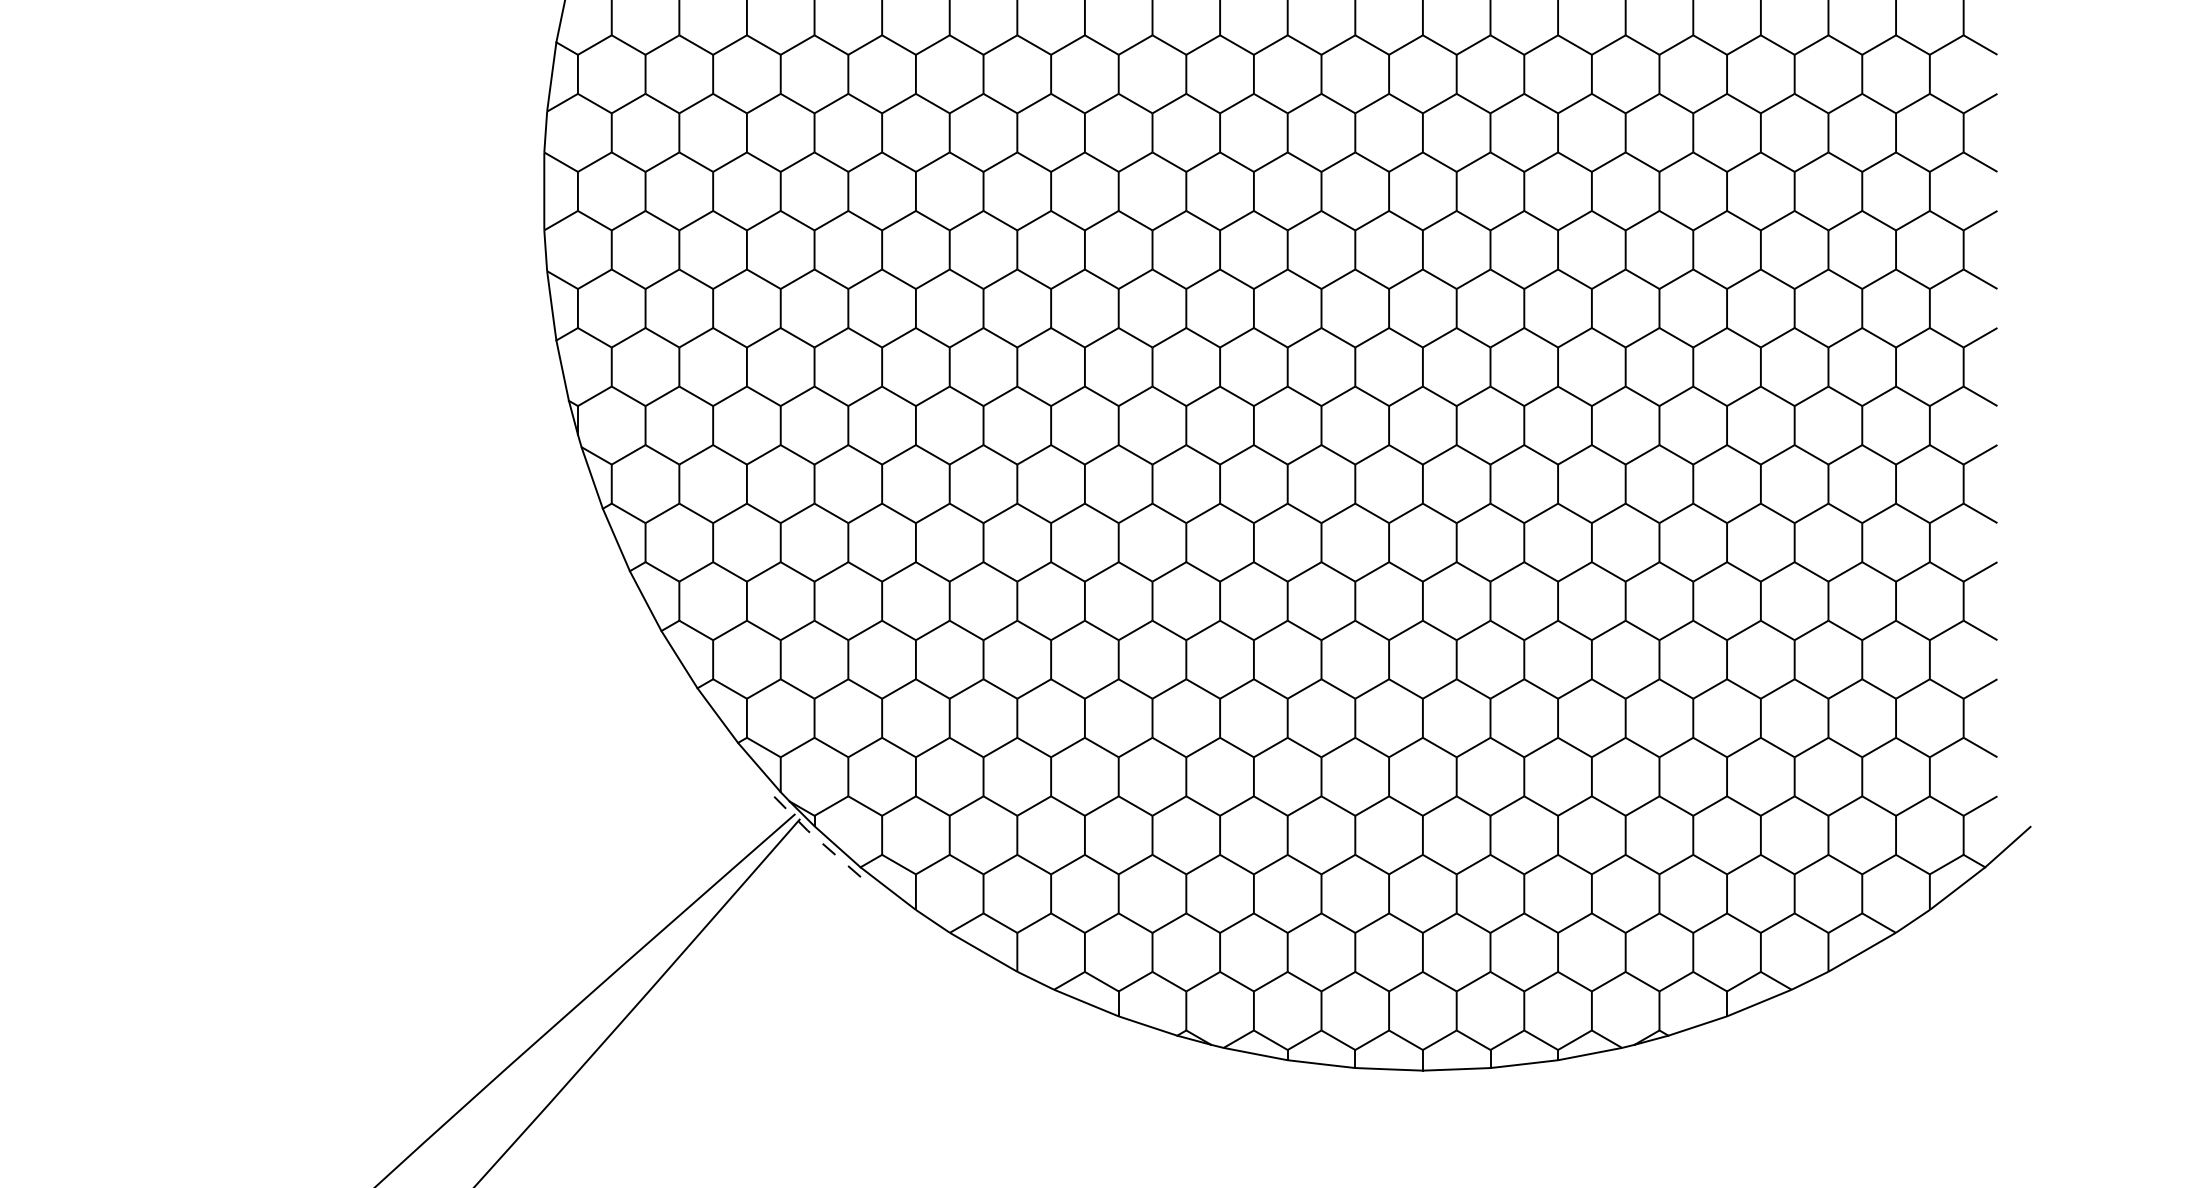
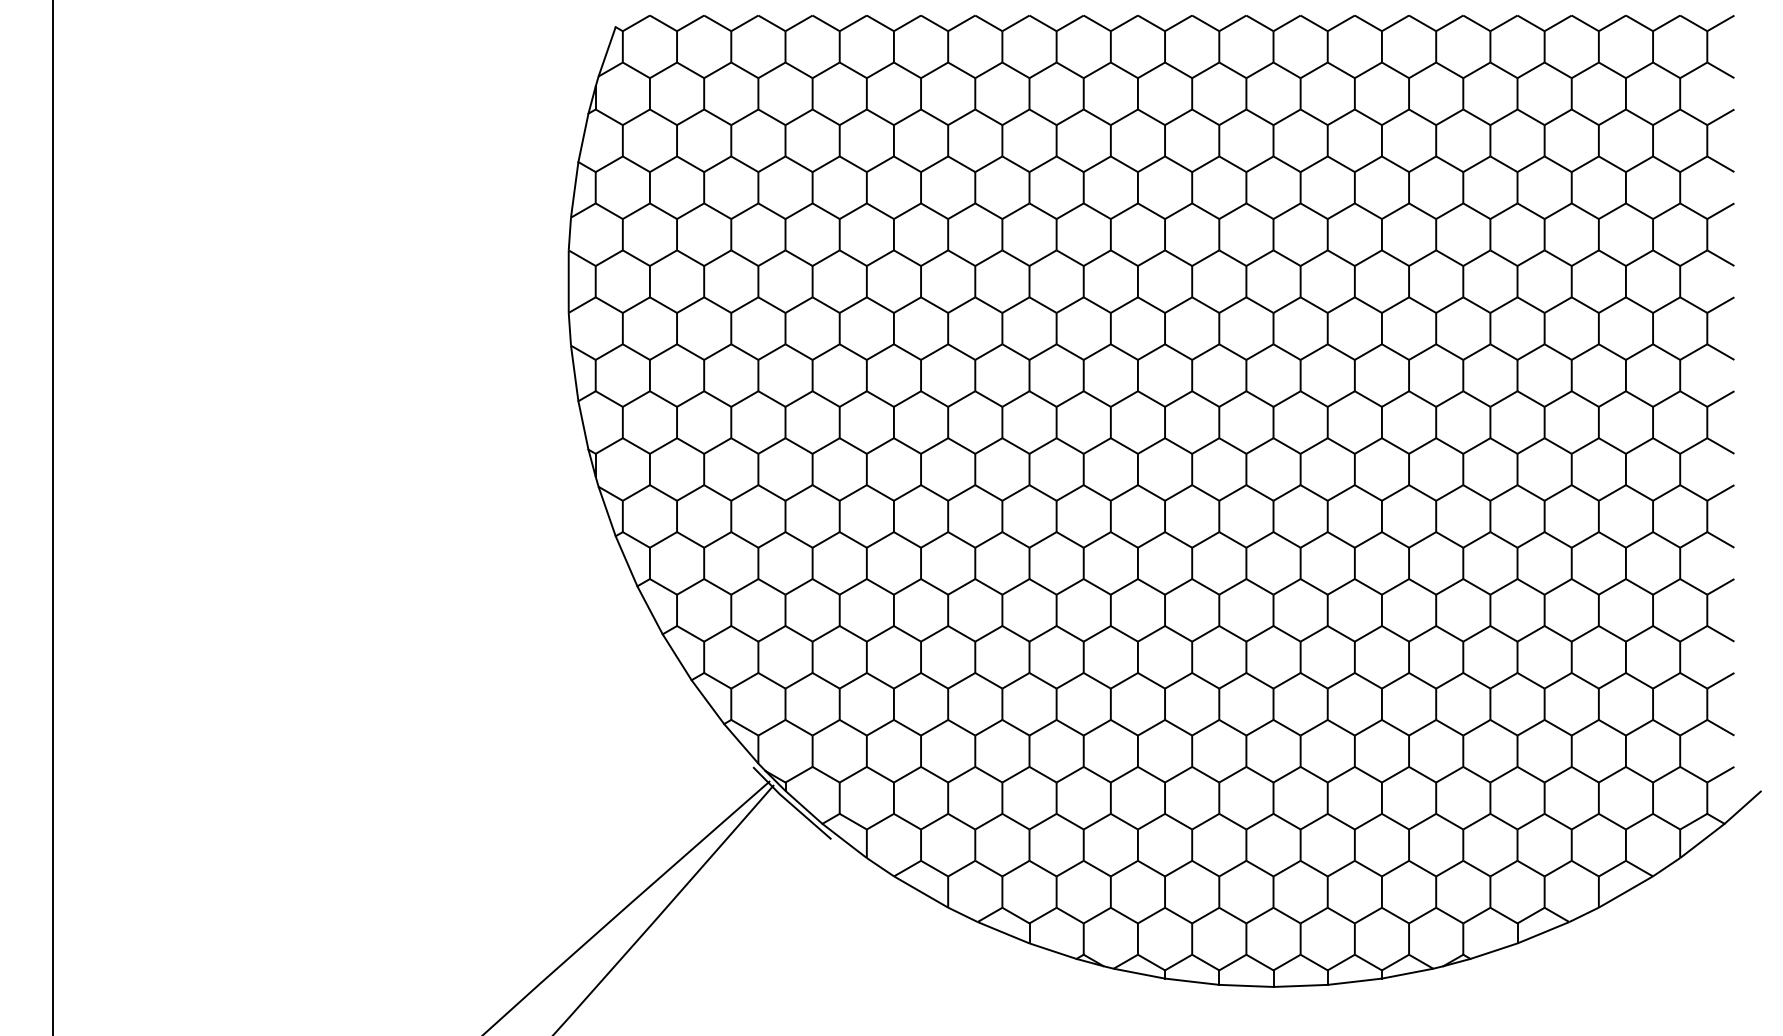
line: (822, 843) -> (791, 804), dashed -> solid

